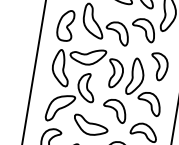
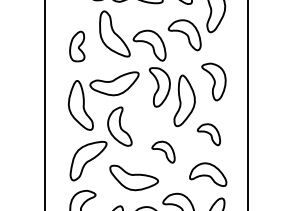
part: (65, 25) -> (77, 46), size x0.7
part: (115, 73) -> (159, 87), moved
part: (148, 103) -> (208, 134), size x0.7
part: (114, 111) -> (163, 152), size x0.7

